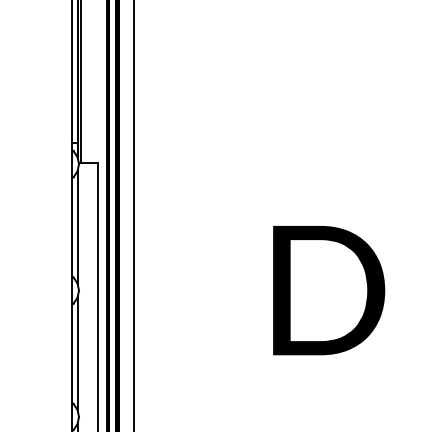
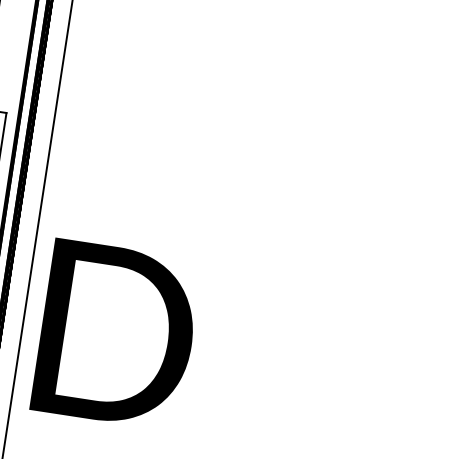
text: (329, 290) -> (117, 334), moved

